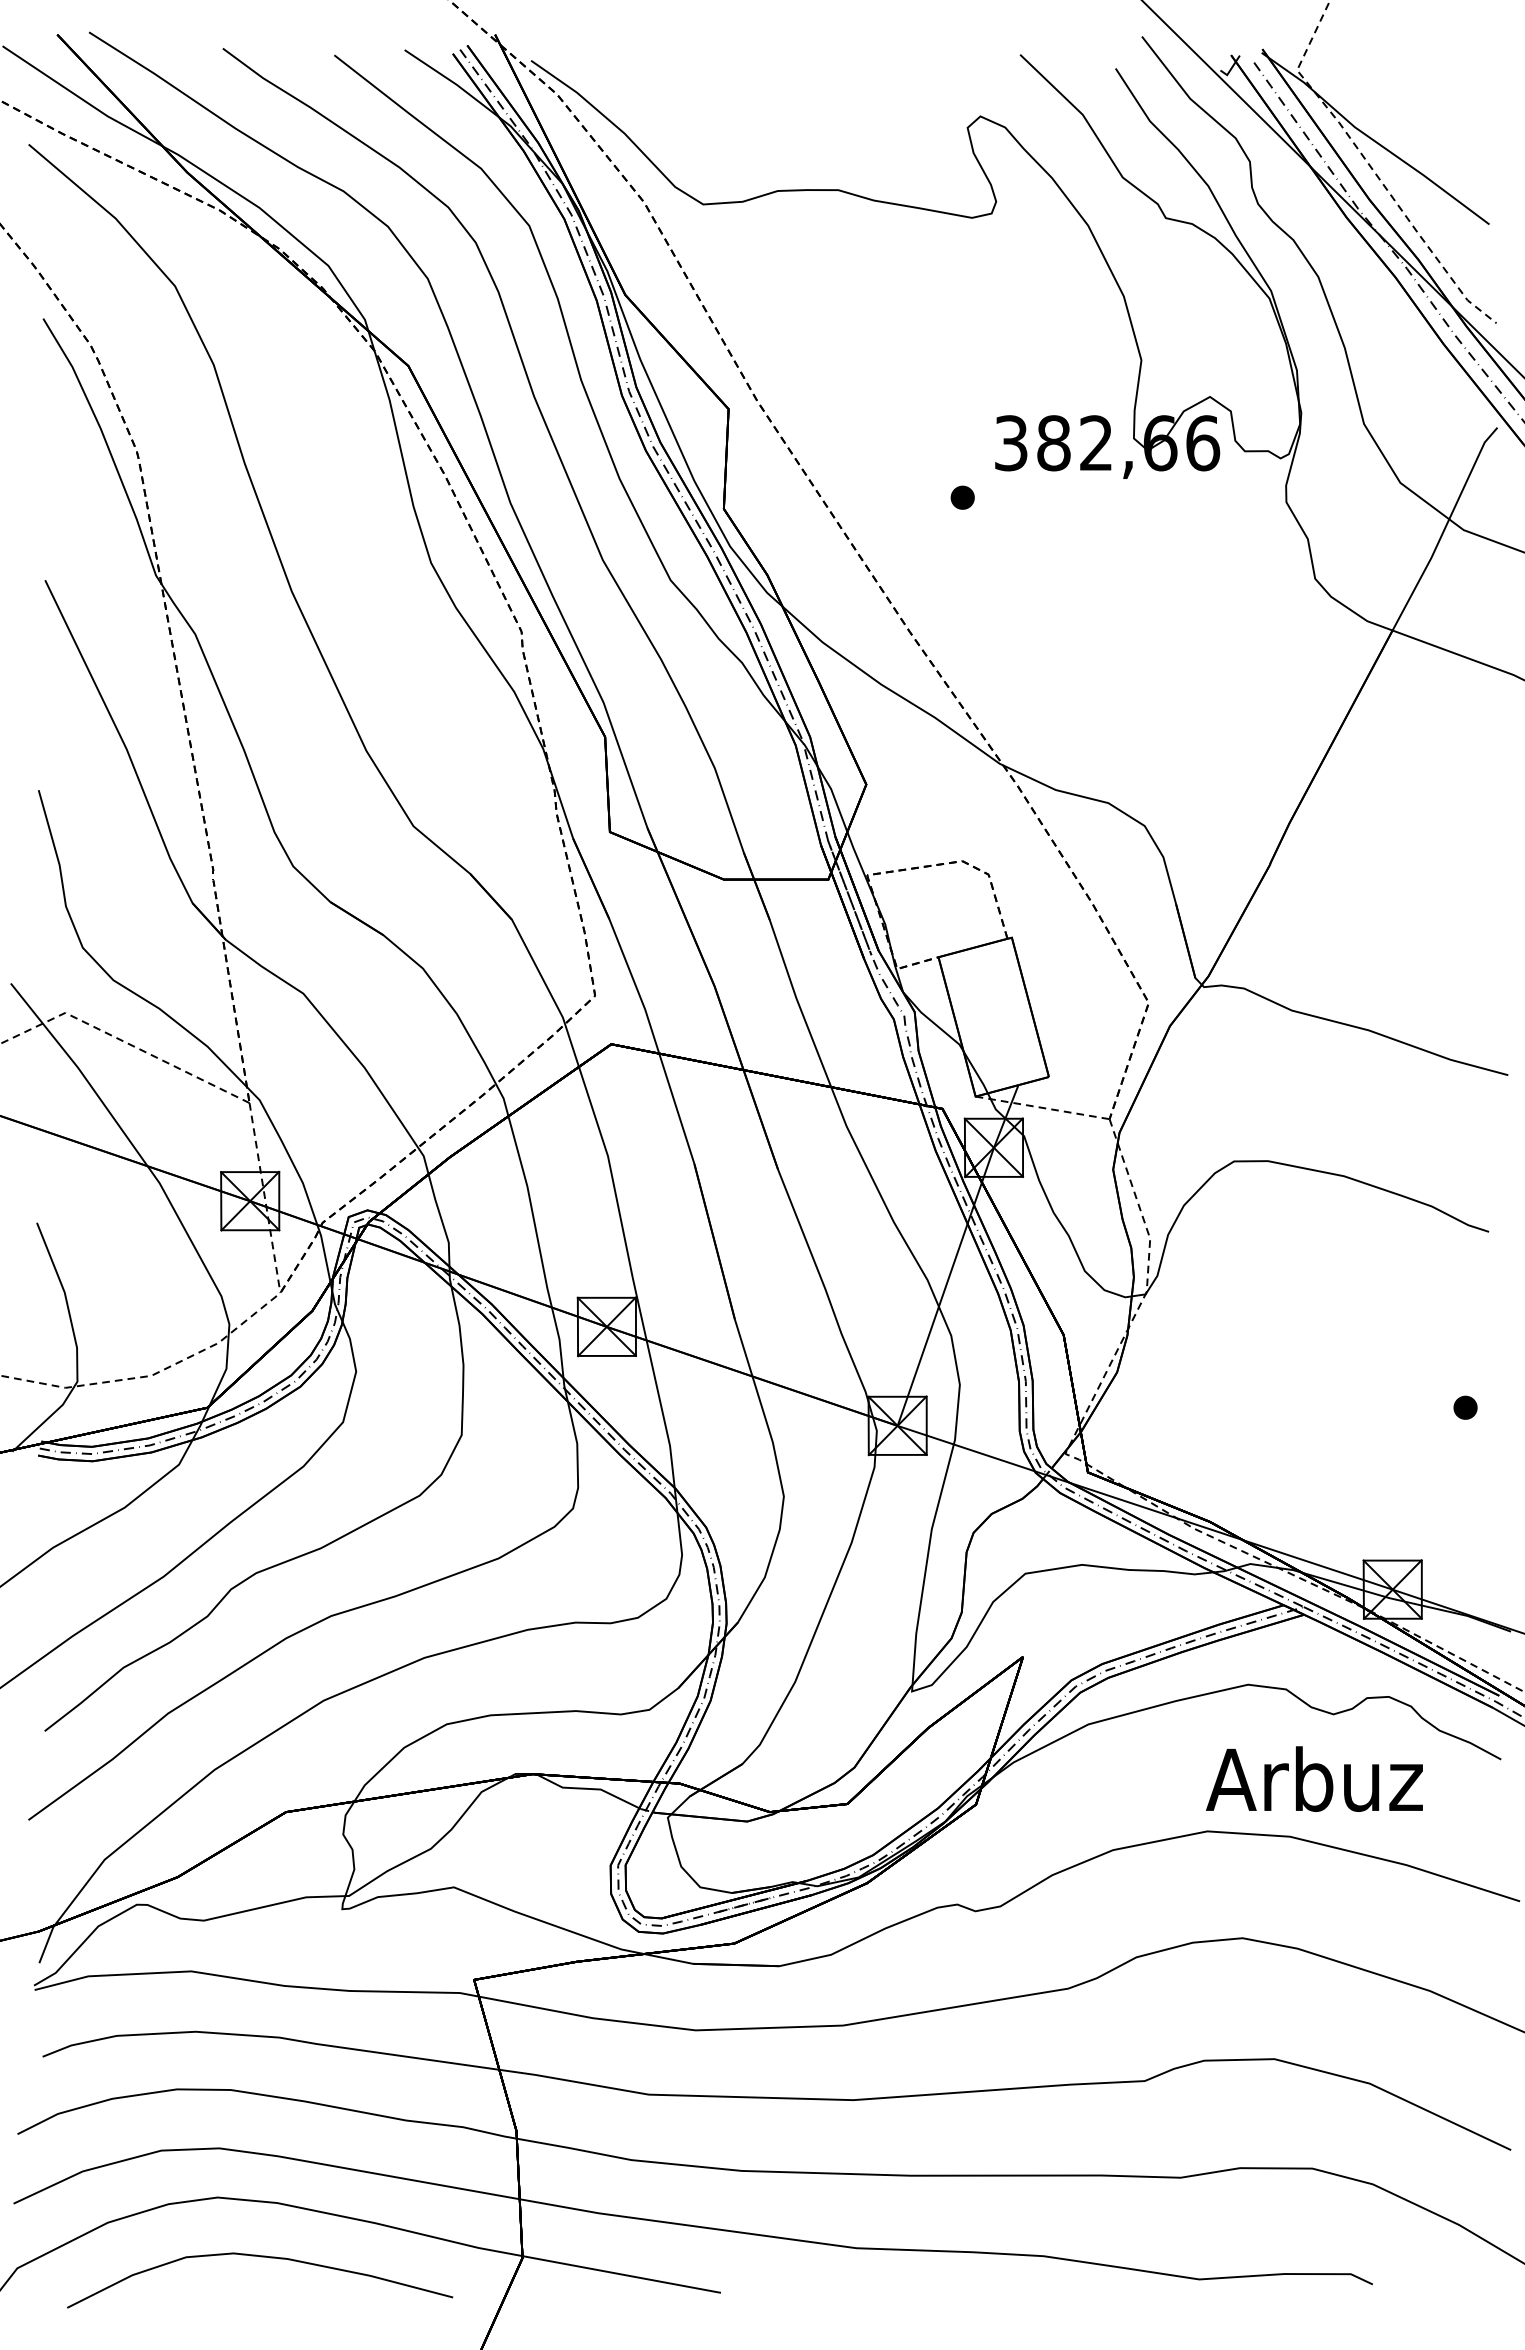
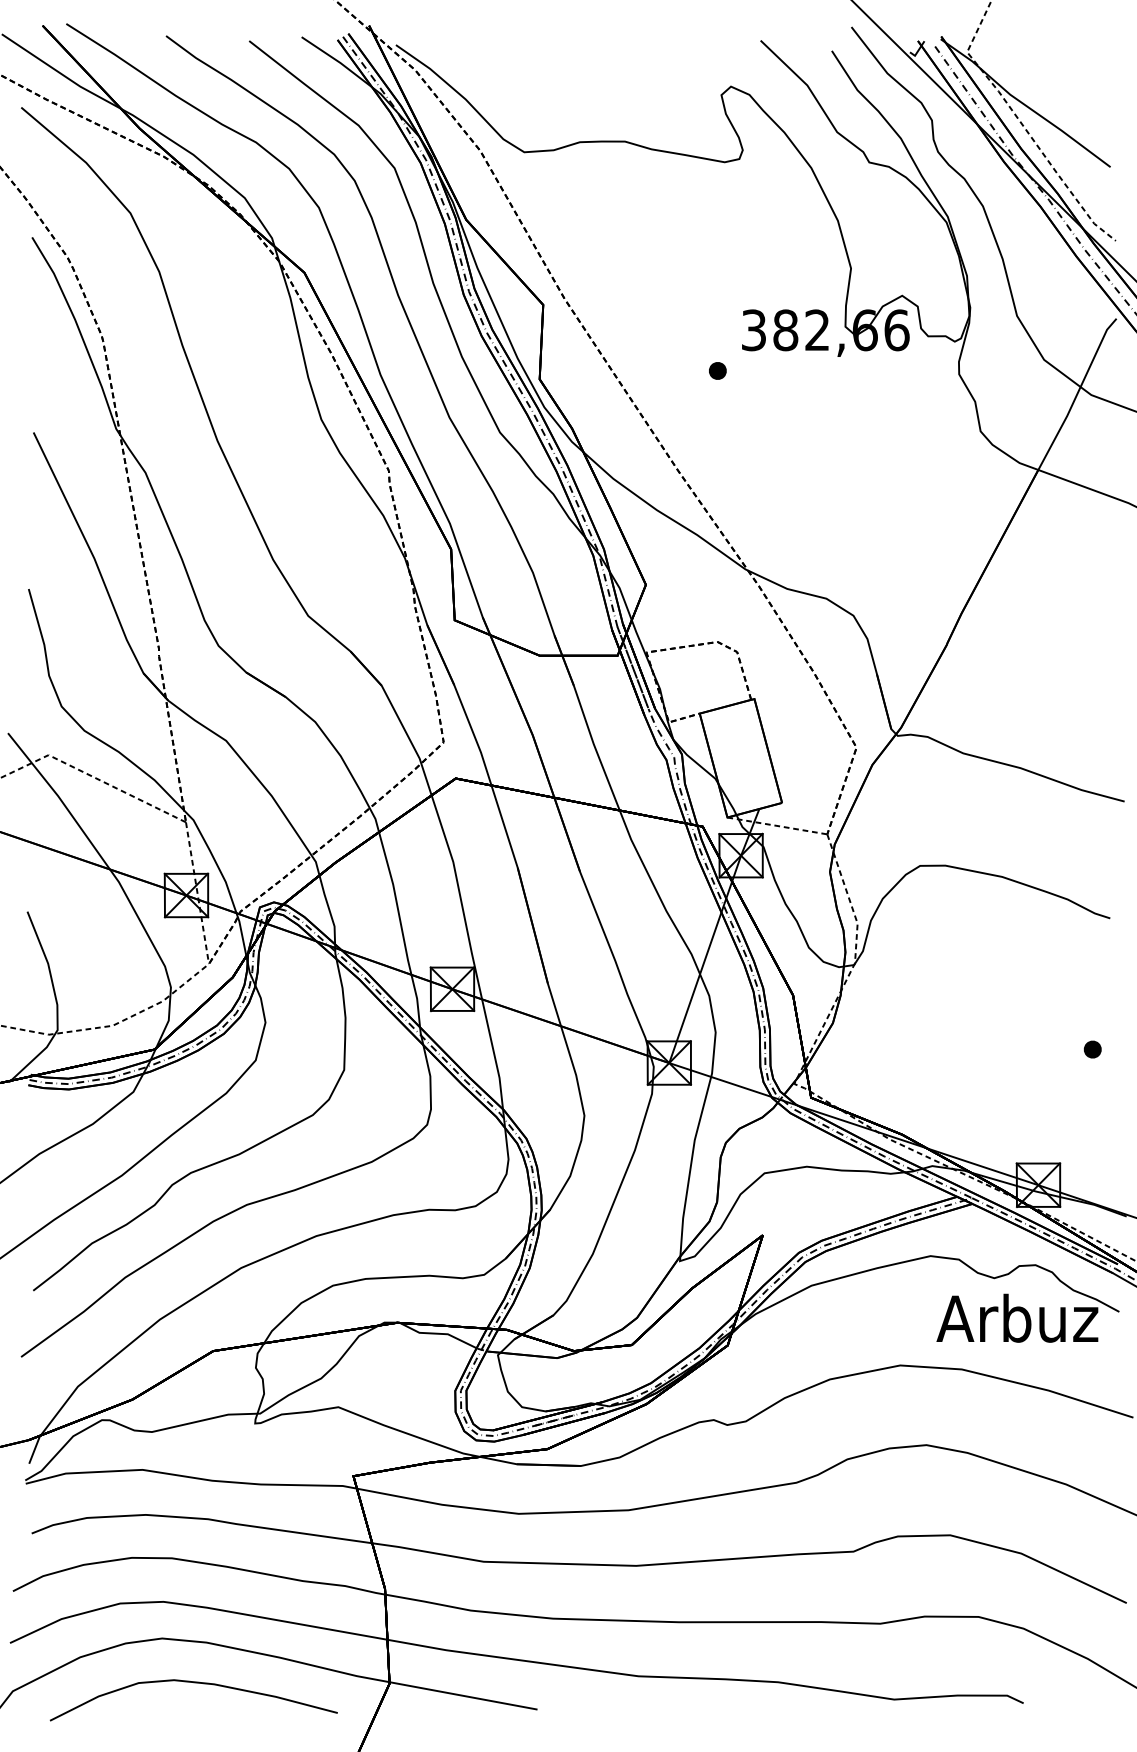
text: (1314, 1778) -> (1017, 1317), moved

